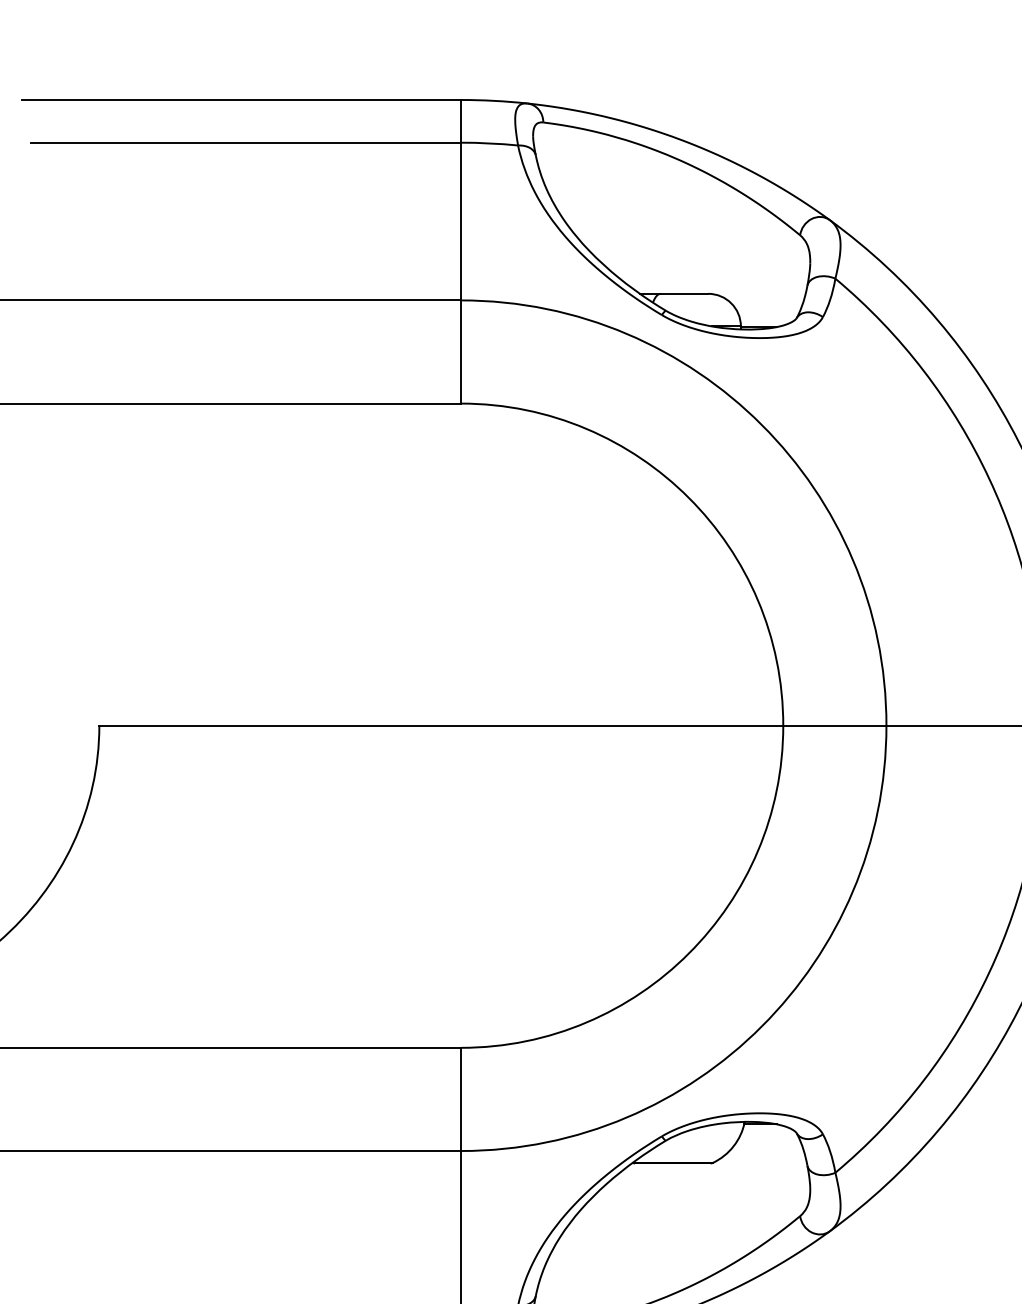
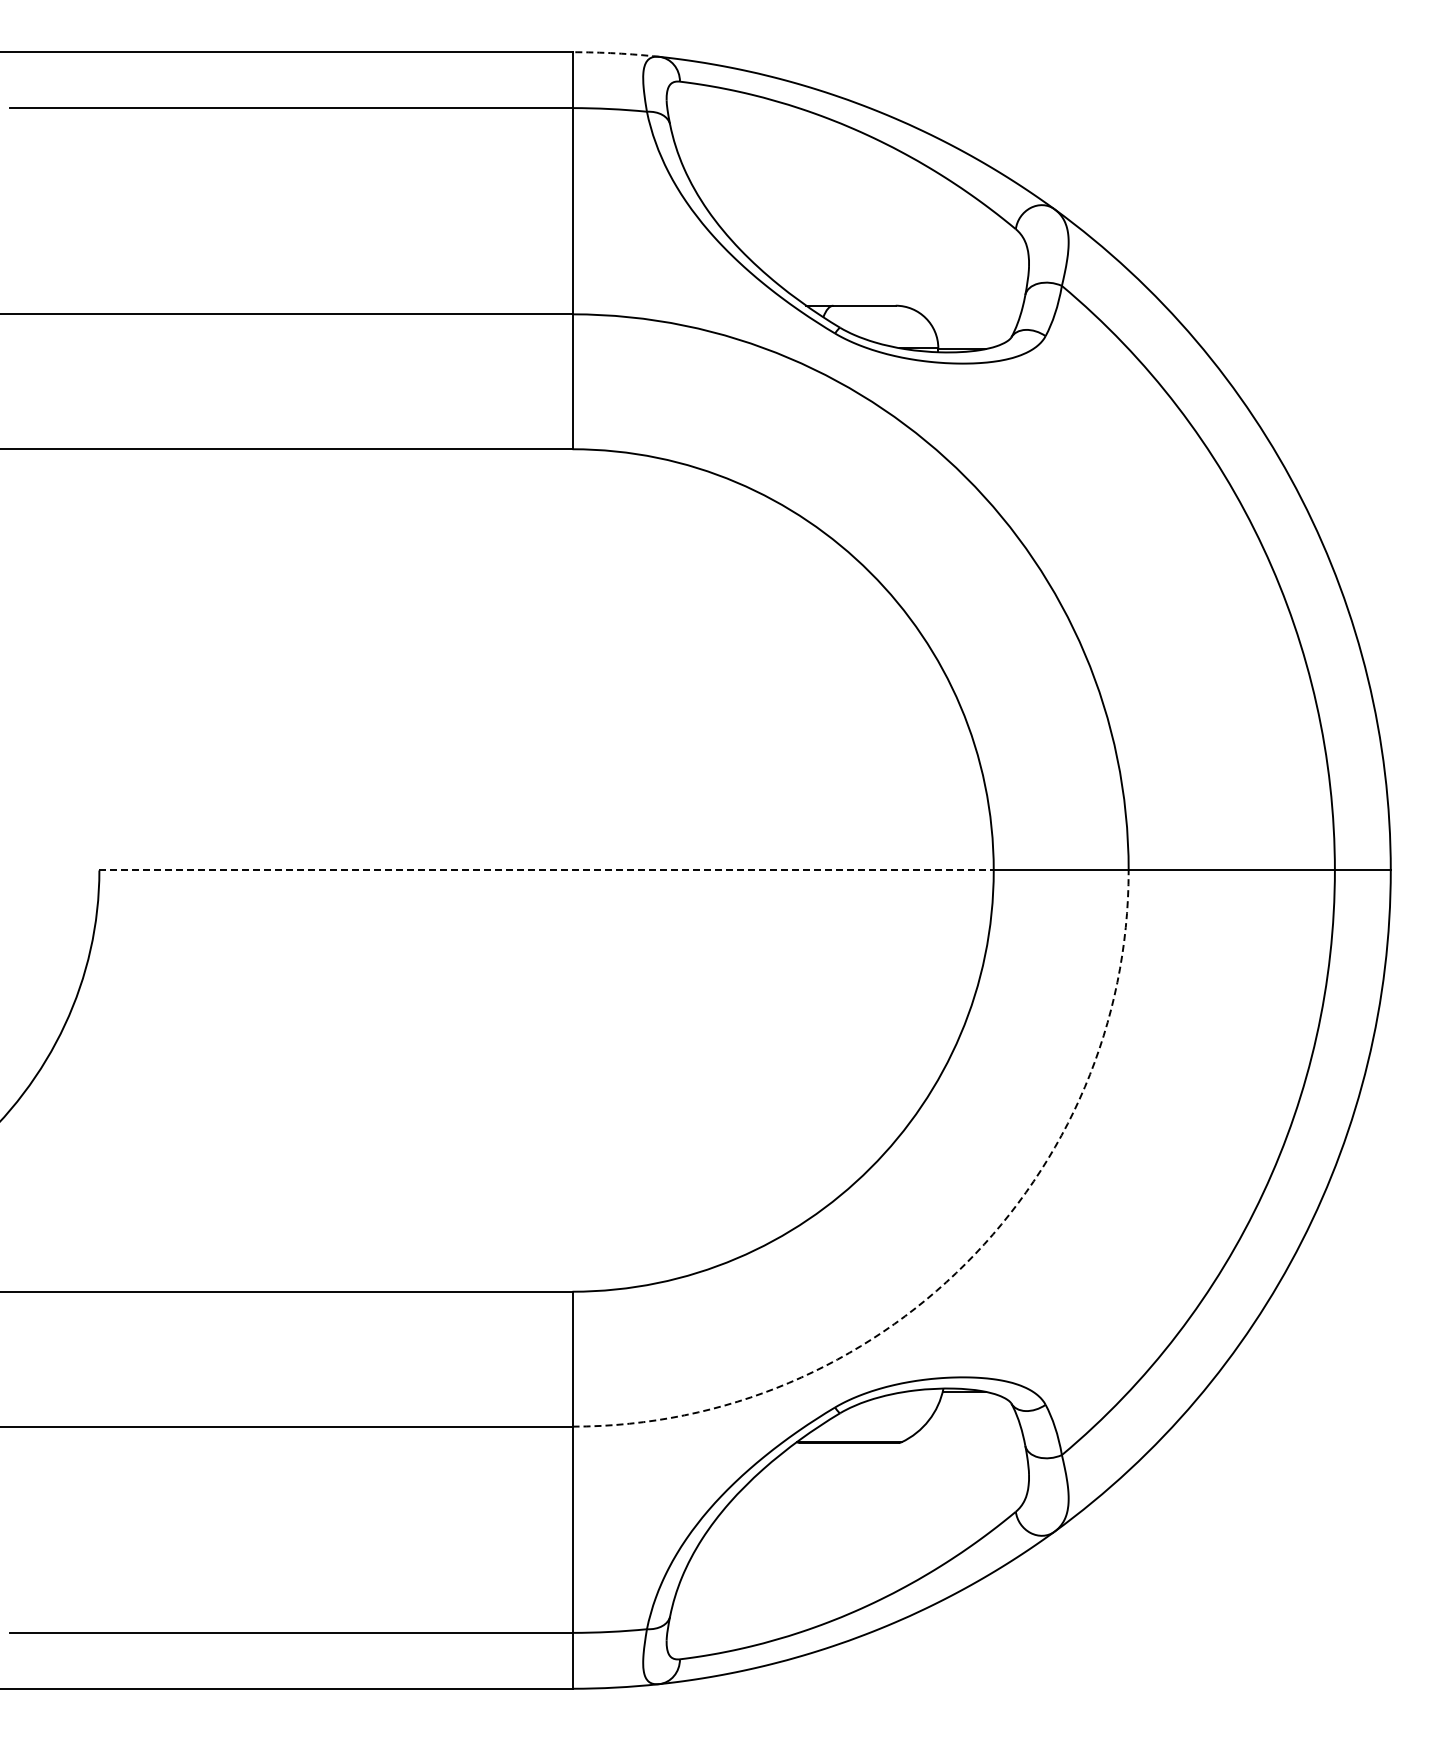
arc: (494, 100) -> (615, 53), solid -> dashed
line: (442, 725) -> (547, 870), solid -> dashed
arc: (761, 1026) -> (965, 1263), solid -> dashed

